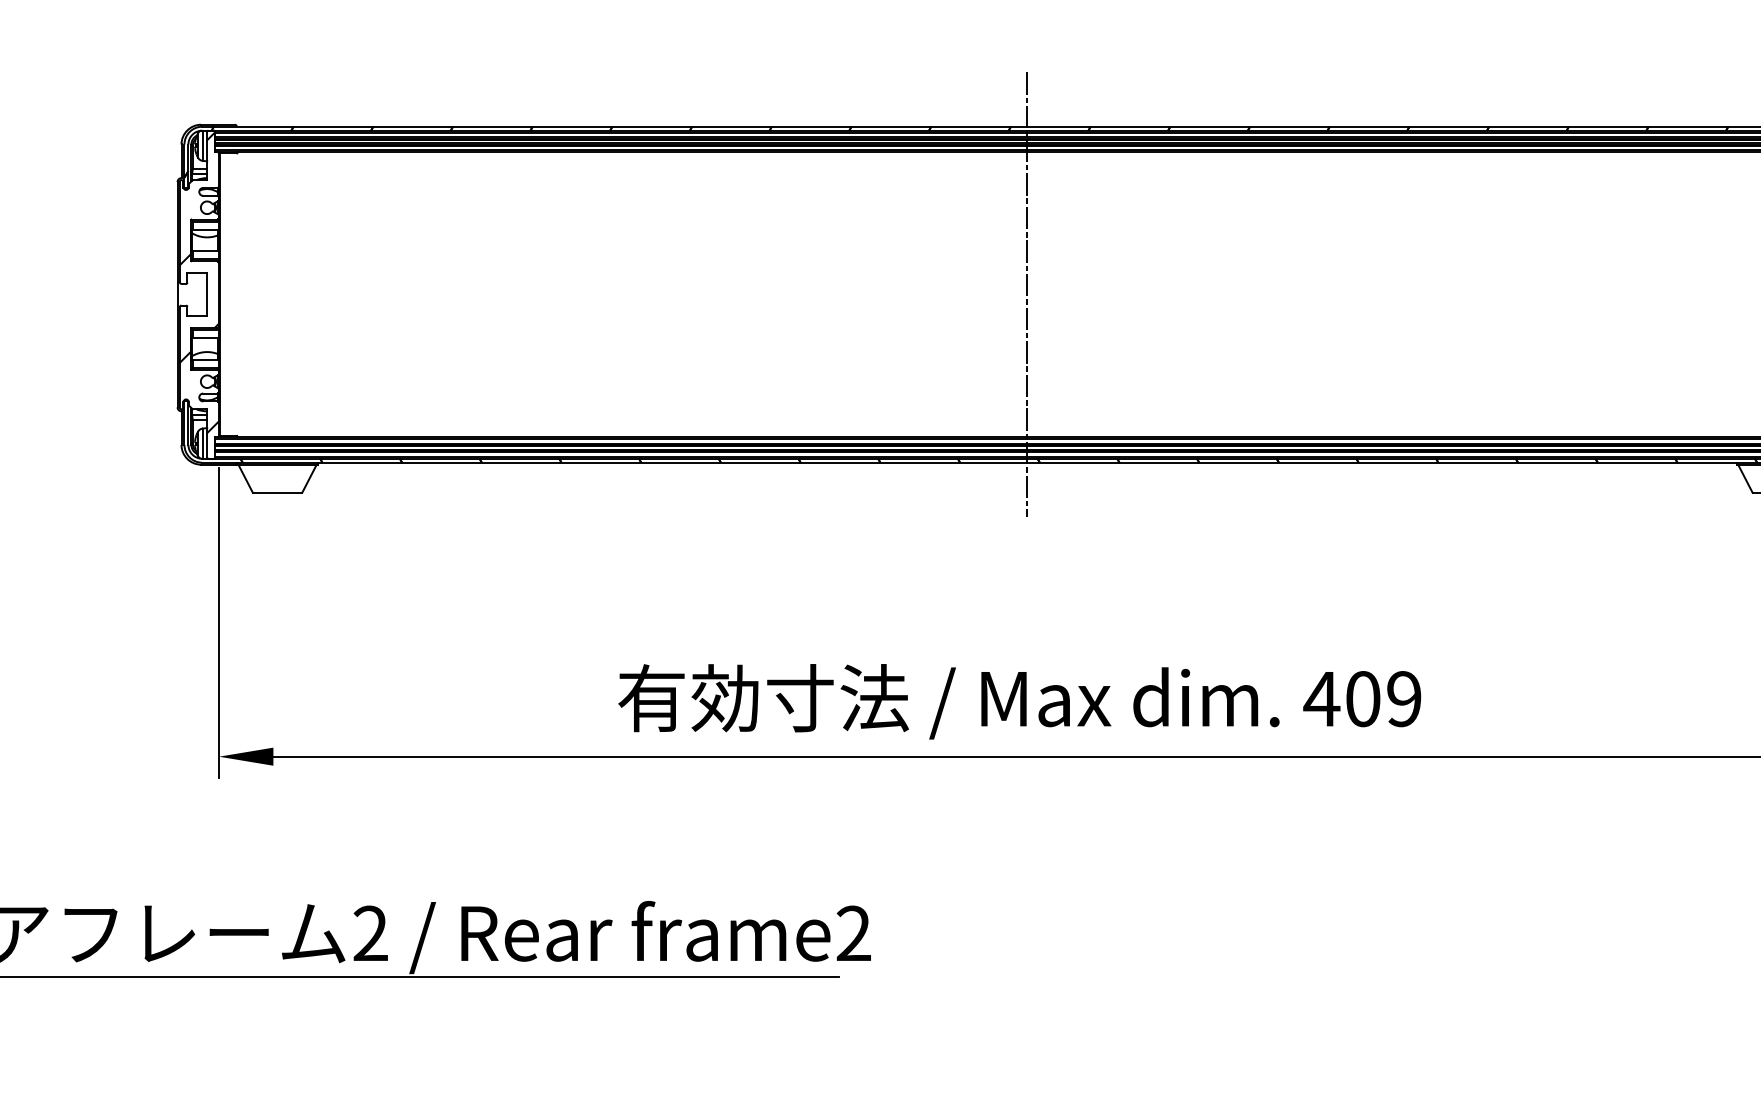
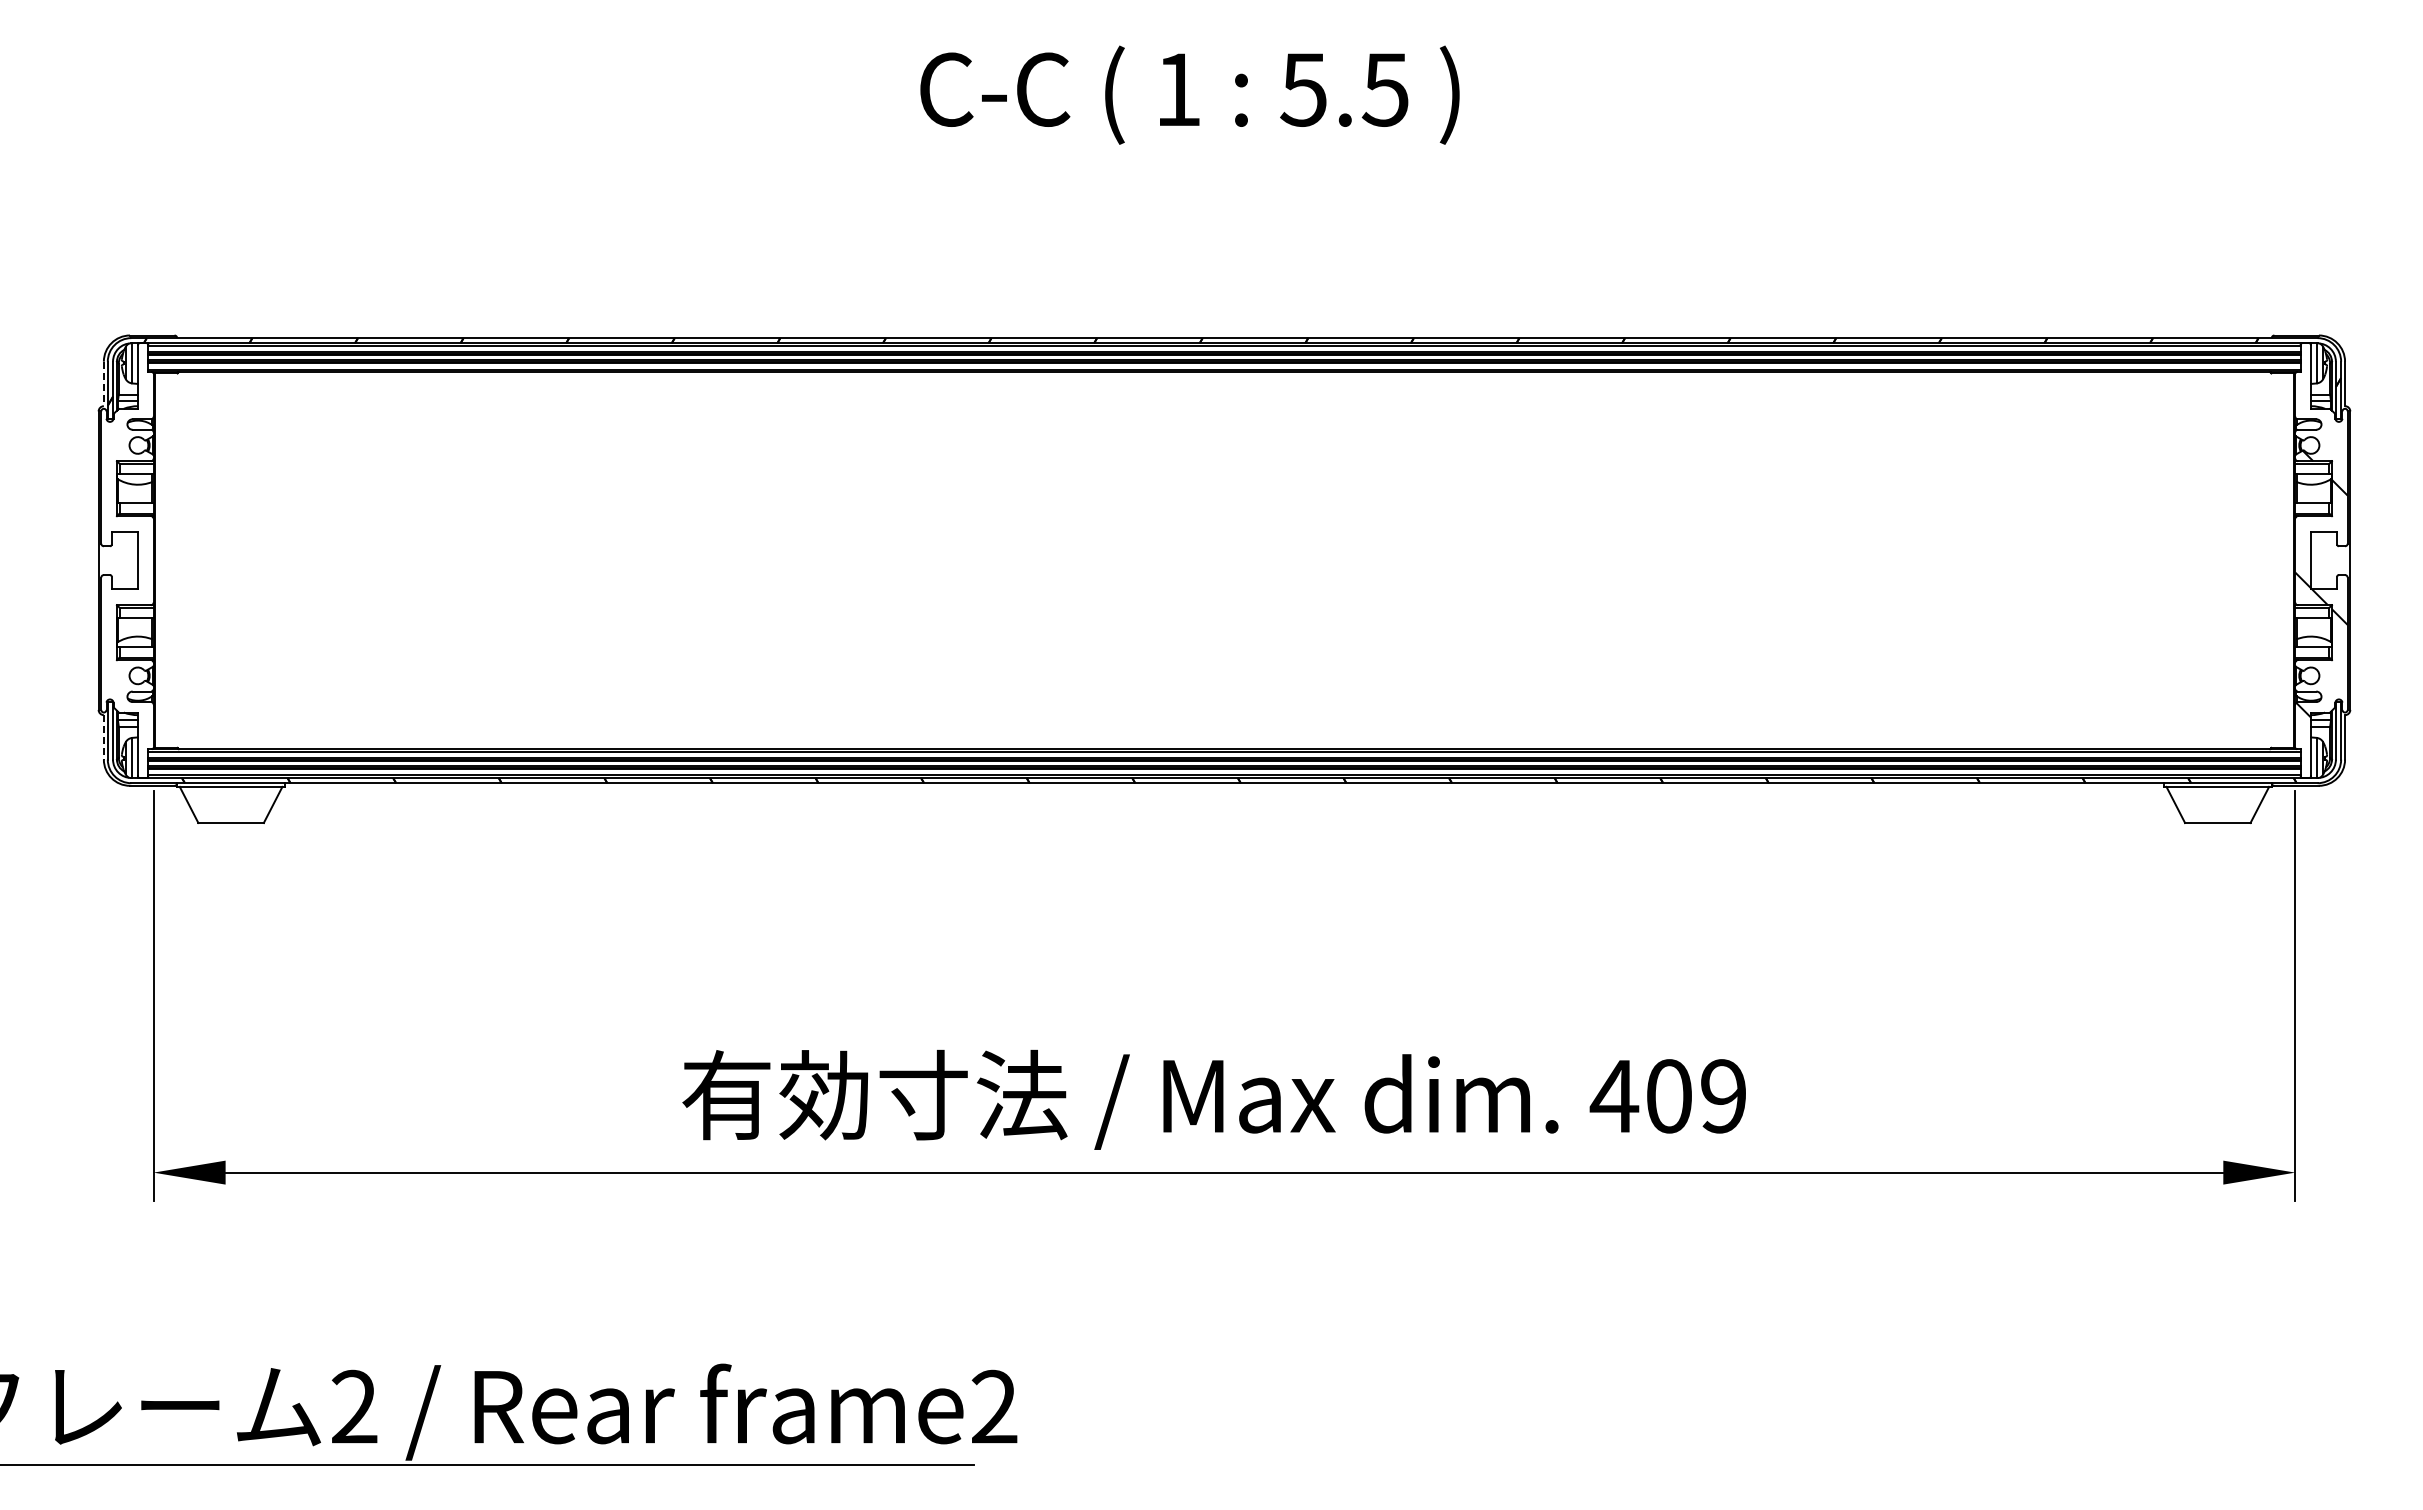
line: (181, 161) -> (103, 384), solid -> dashed
hatch: (199, 282) -> (127, 544), removed
line: (1027, 294) -> (1224, 560), removed
line: (181, 428) -> (103, 737), solid -> dashed

